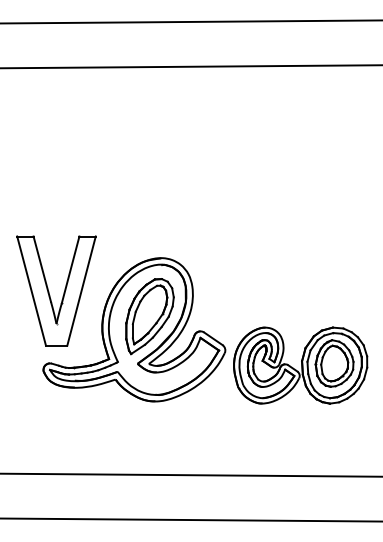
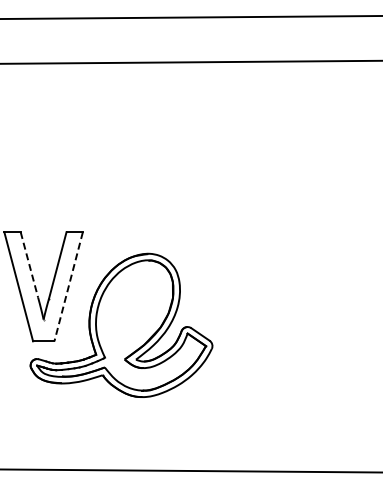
line: (42, 269) -> (29, 265), solid -> dashed
line: (81, 291) -> (68, 287), solid -> dashed
part: (149, 316) -> (136, 312), removed
part: (300, 365) -> (287, 361), removed

